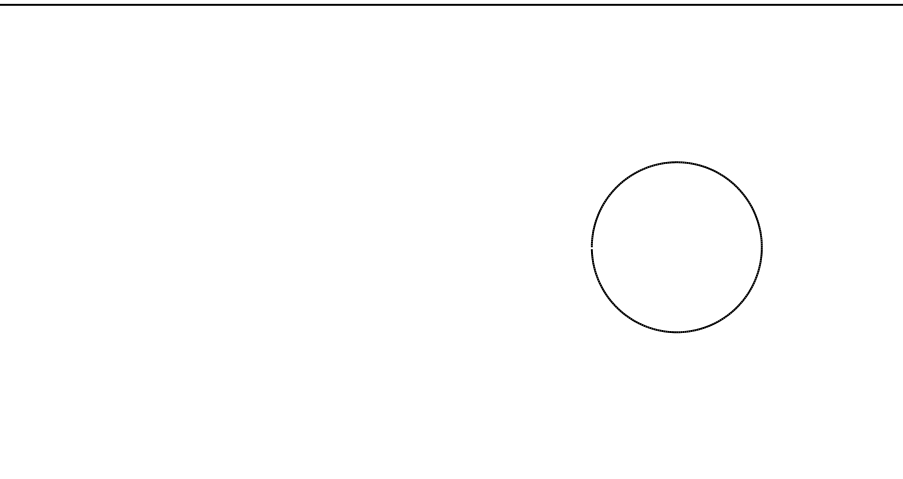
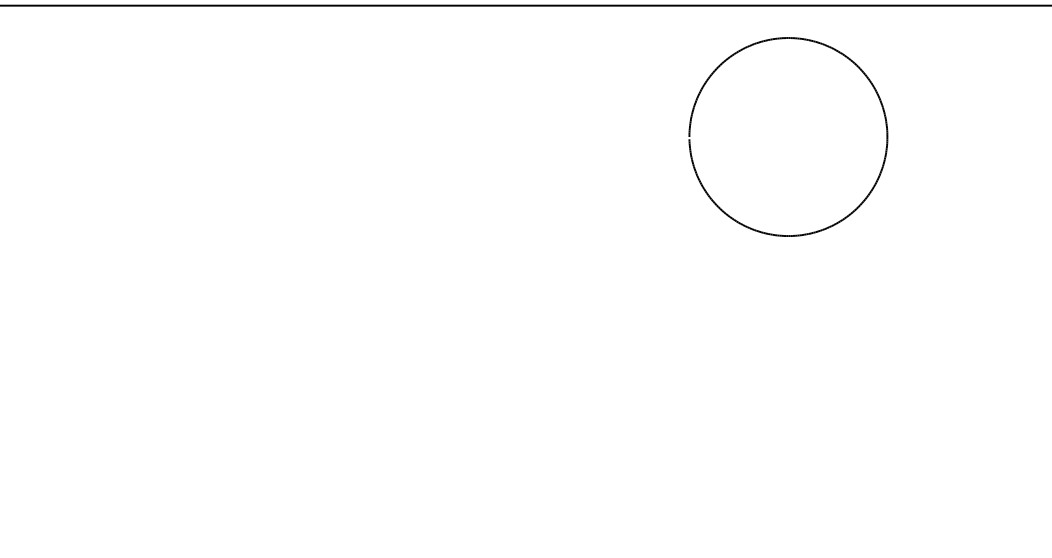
part: (689, 164) -> (803, 40), moved

